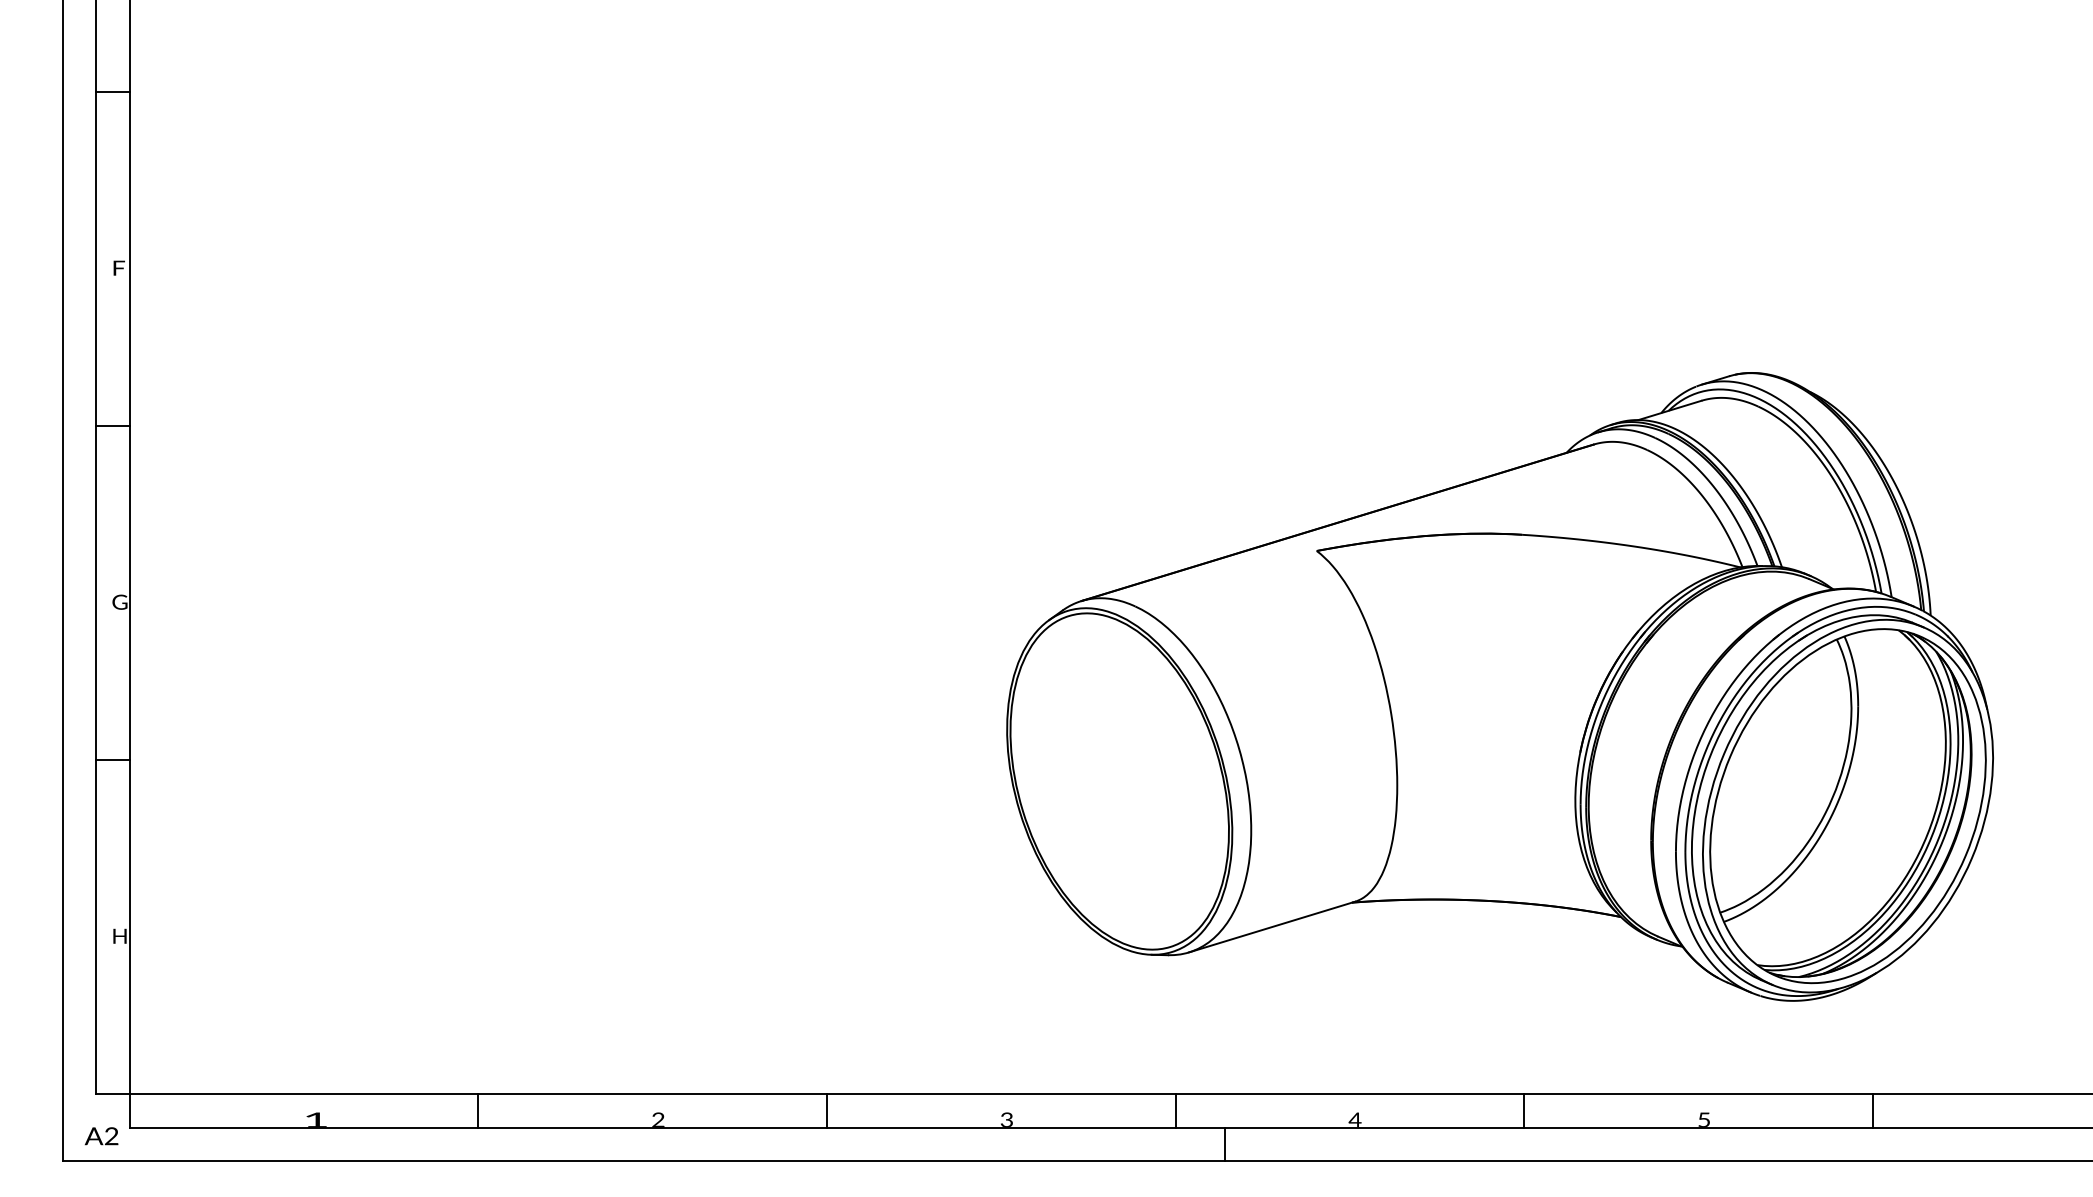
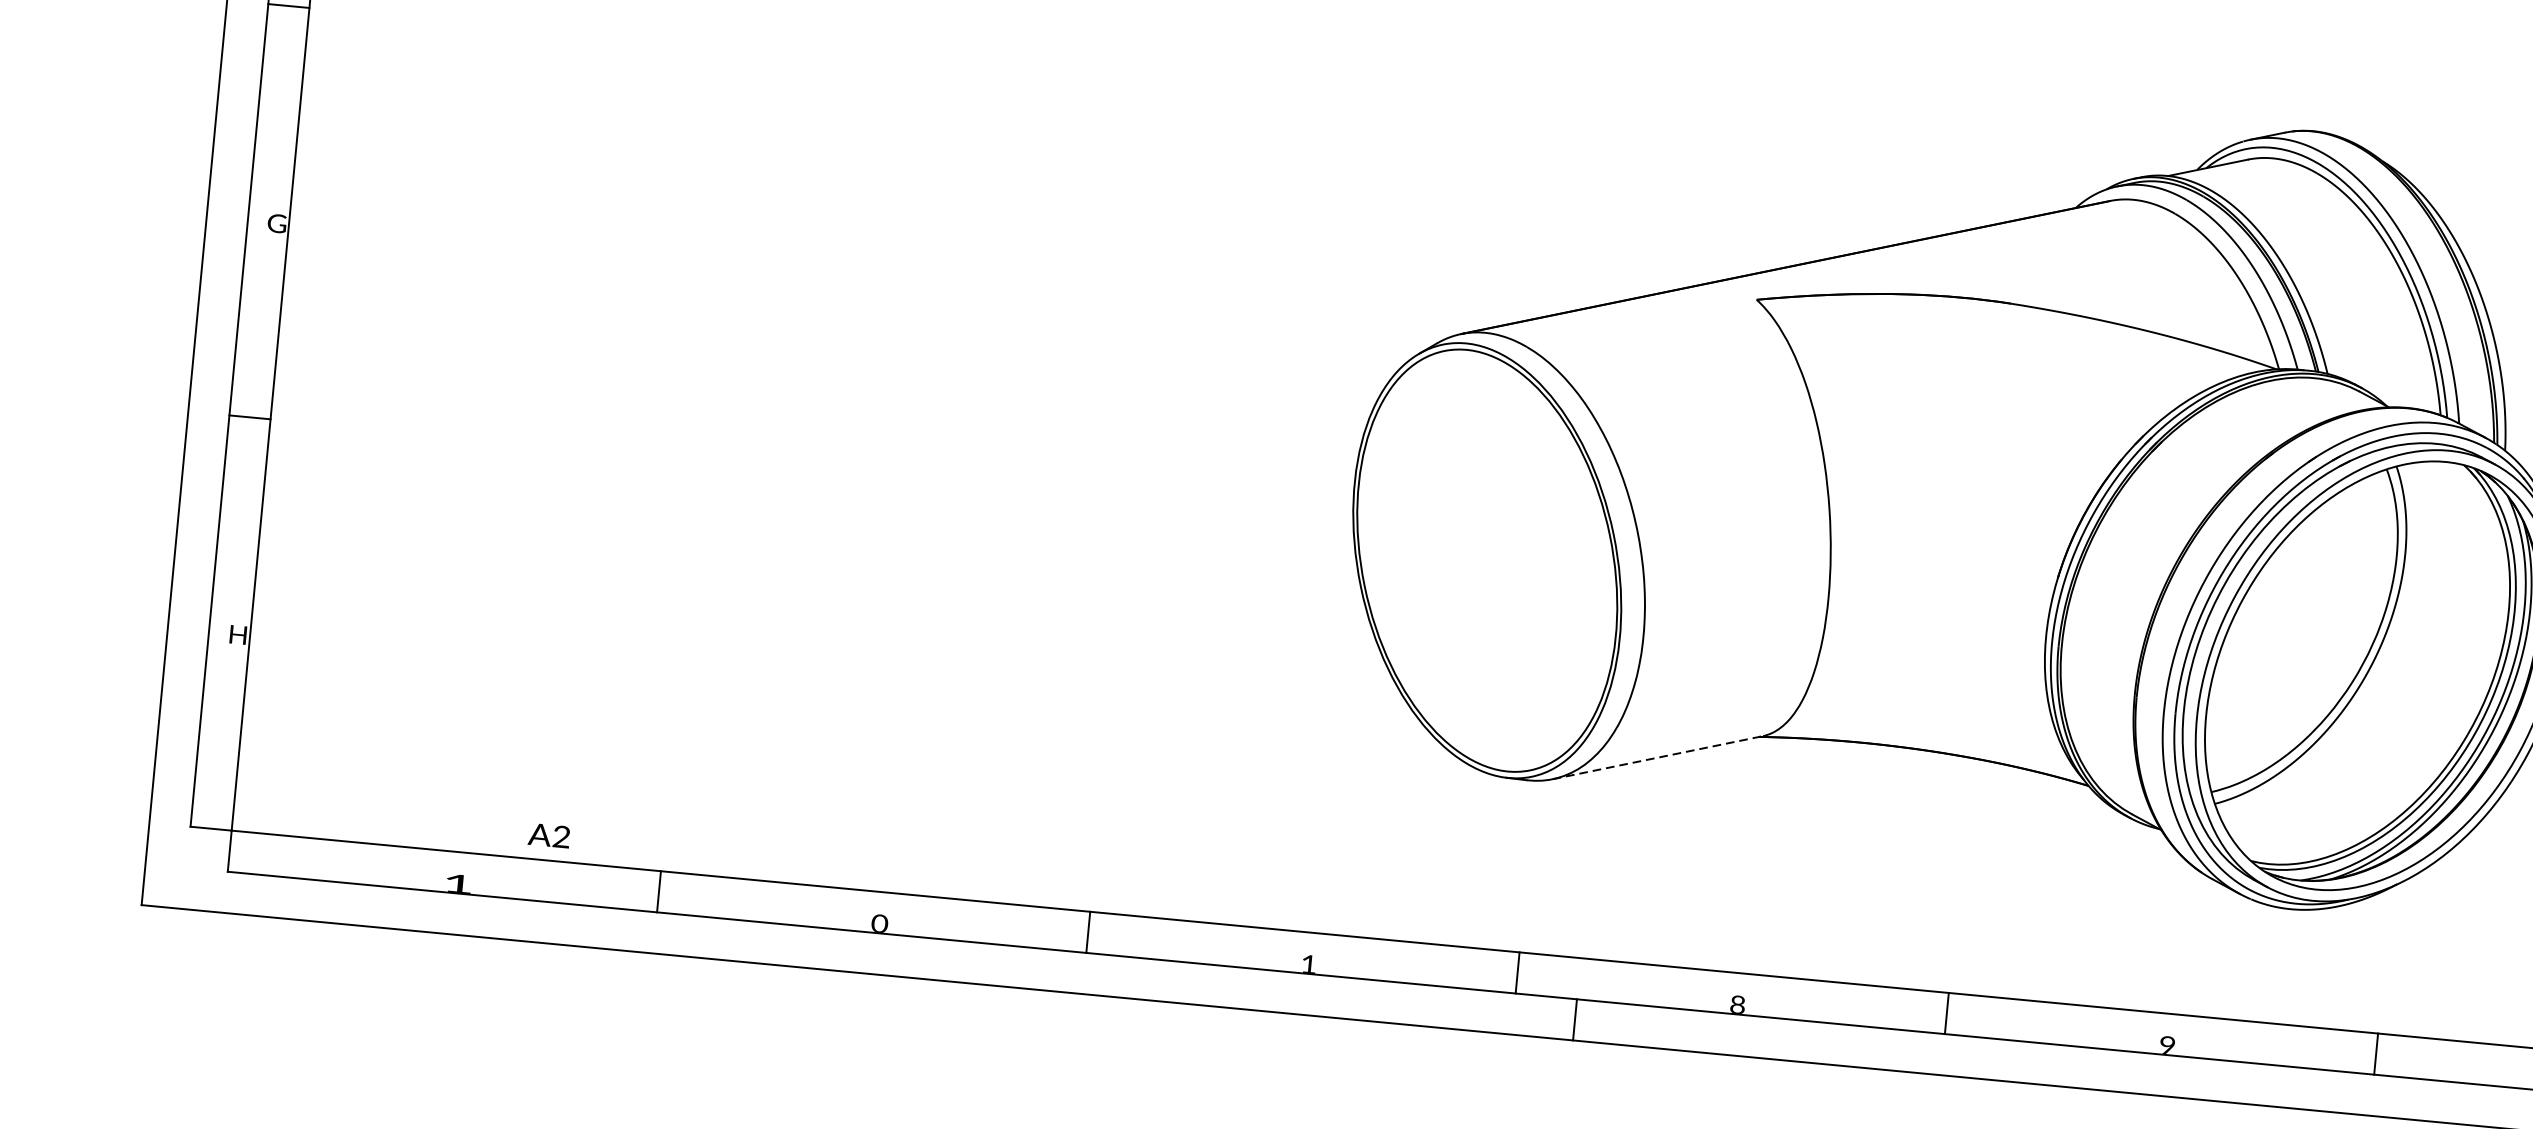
line: (1272, 927) -> (1658, 758), solid -> dashed
text: (658, 1119) -> (880, 923), 2 -> 0
text: (1006, 1119) -> (1308, 963), 3 -> 1
text: (1354, 1119) -> (1737, 1004), 4 -> 8
text: (1703, 1119) -> (2166, 1044), 5 -> 9
text: (101, 1136) -> (549, 836), moved

